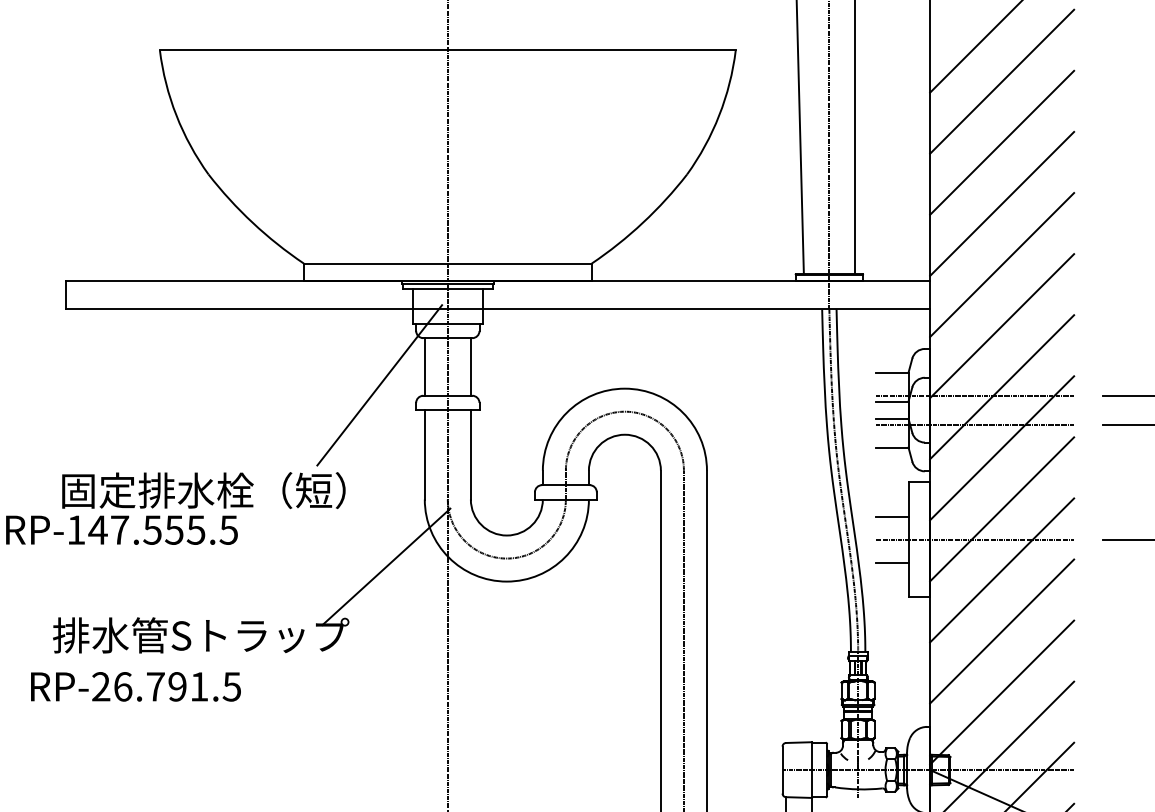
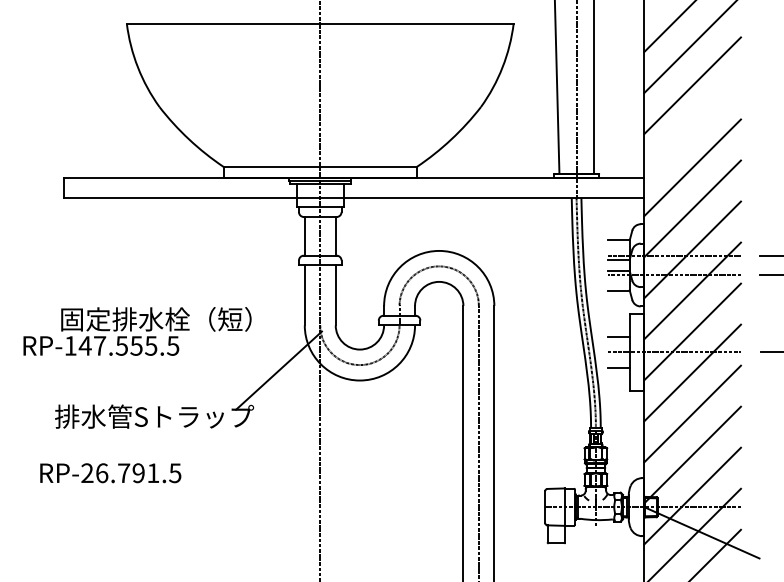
line: (1001, 203) -> (692, 126), removed
line: (379, 385) -> (274, 248), removed
text: (135, 687) -> (110, 473), moved

